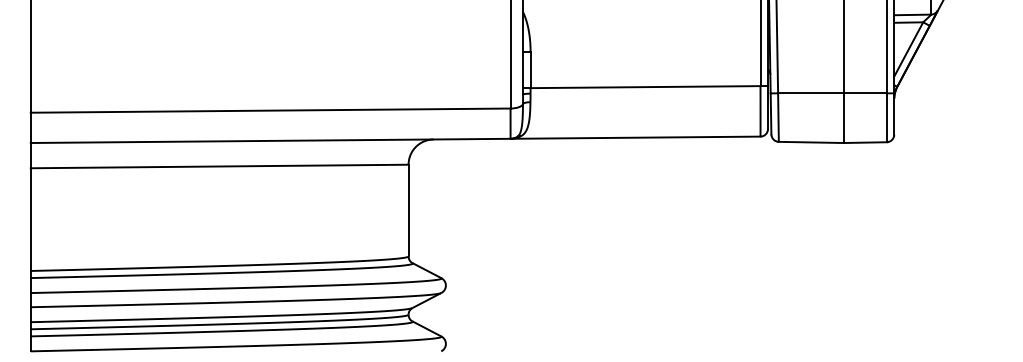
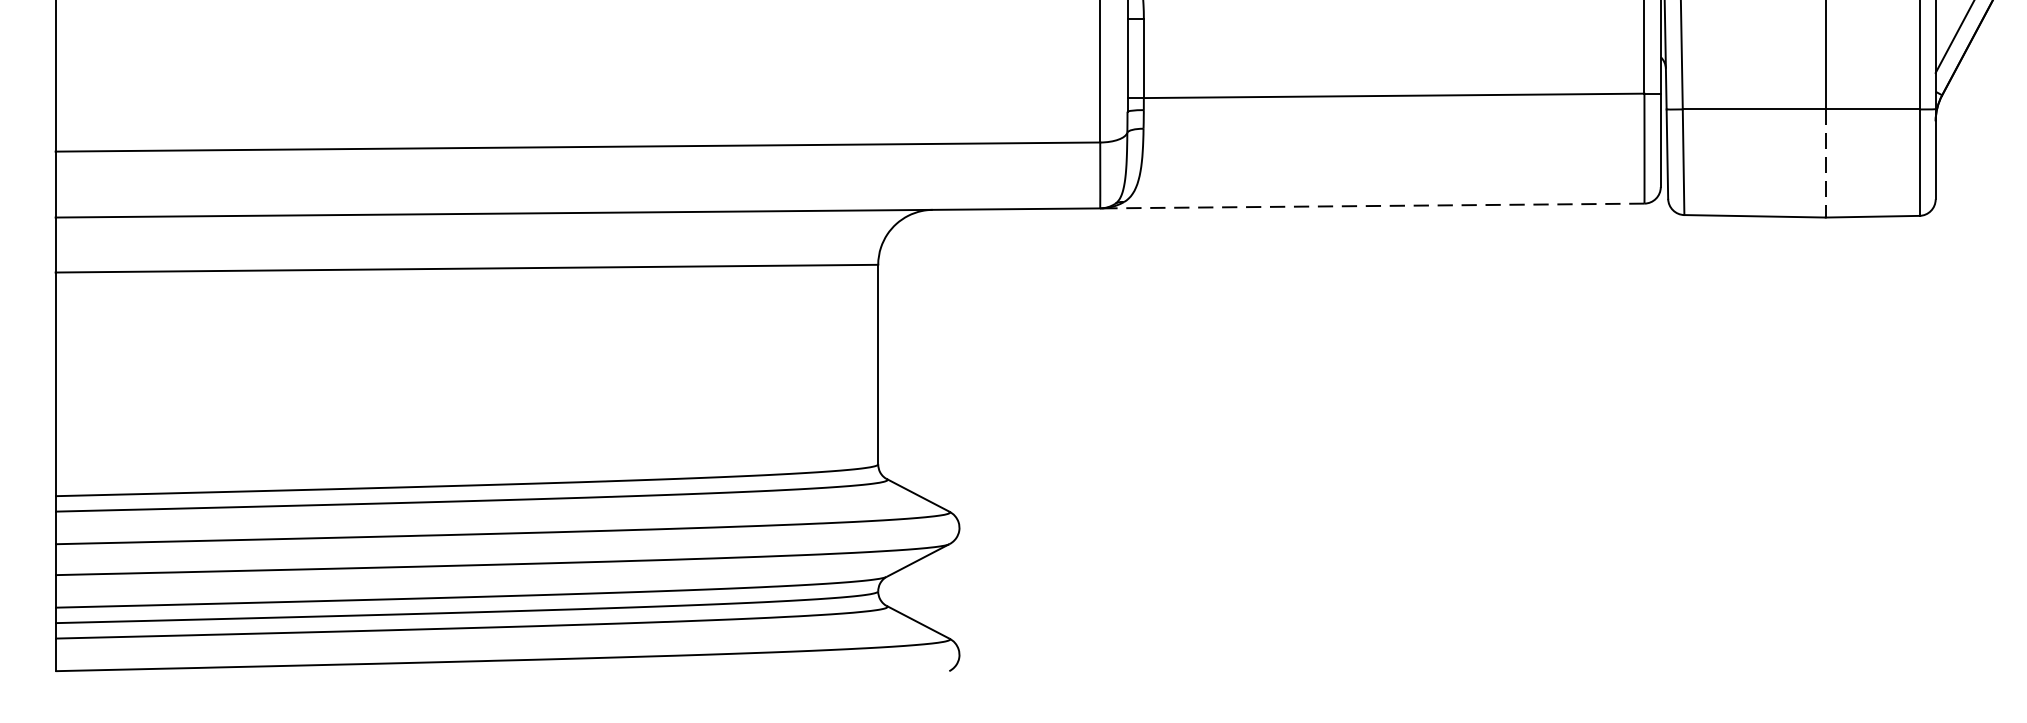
line: (843, 118) -> (1825, 164), solid -> dashed
line: (635, 137) -> (1372, 205), solid -> dashed

